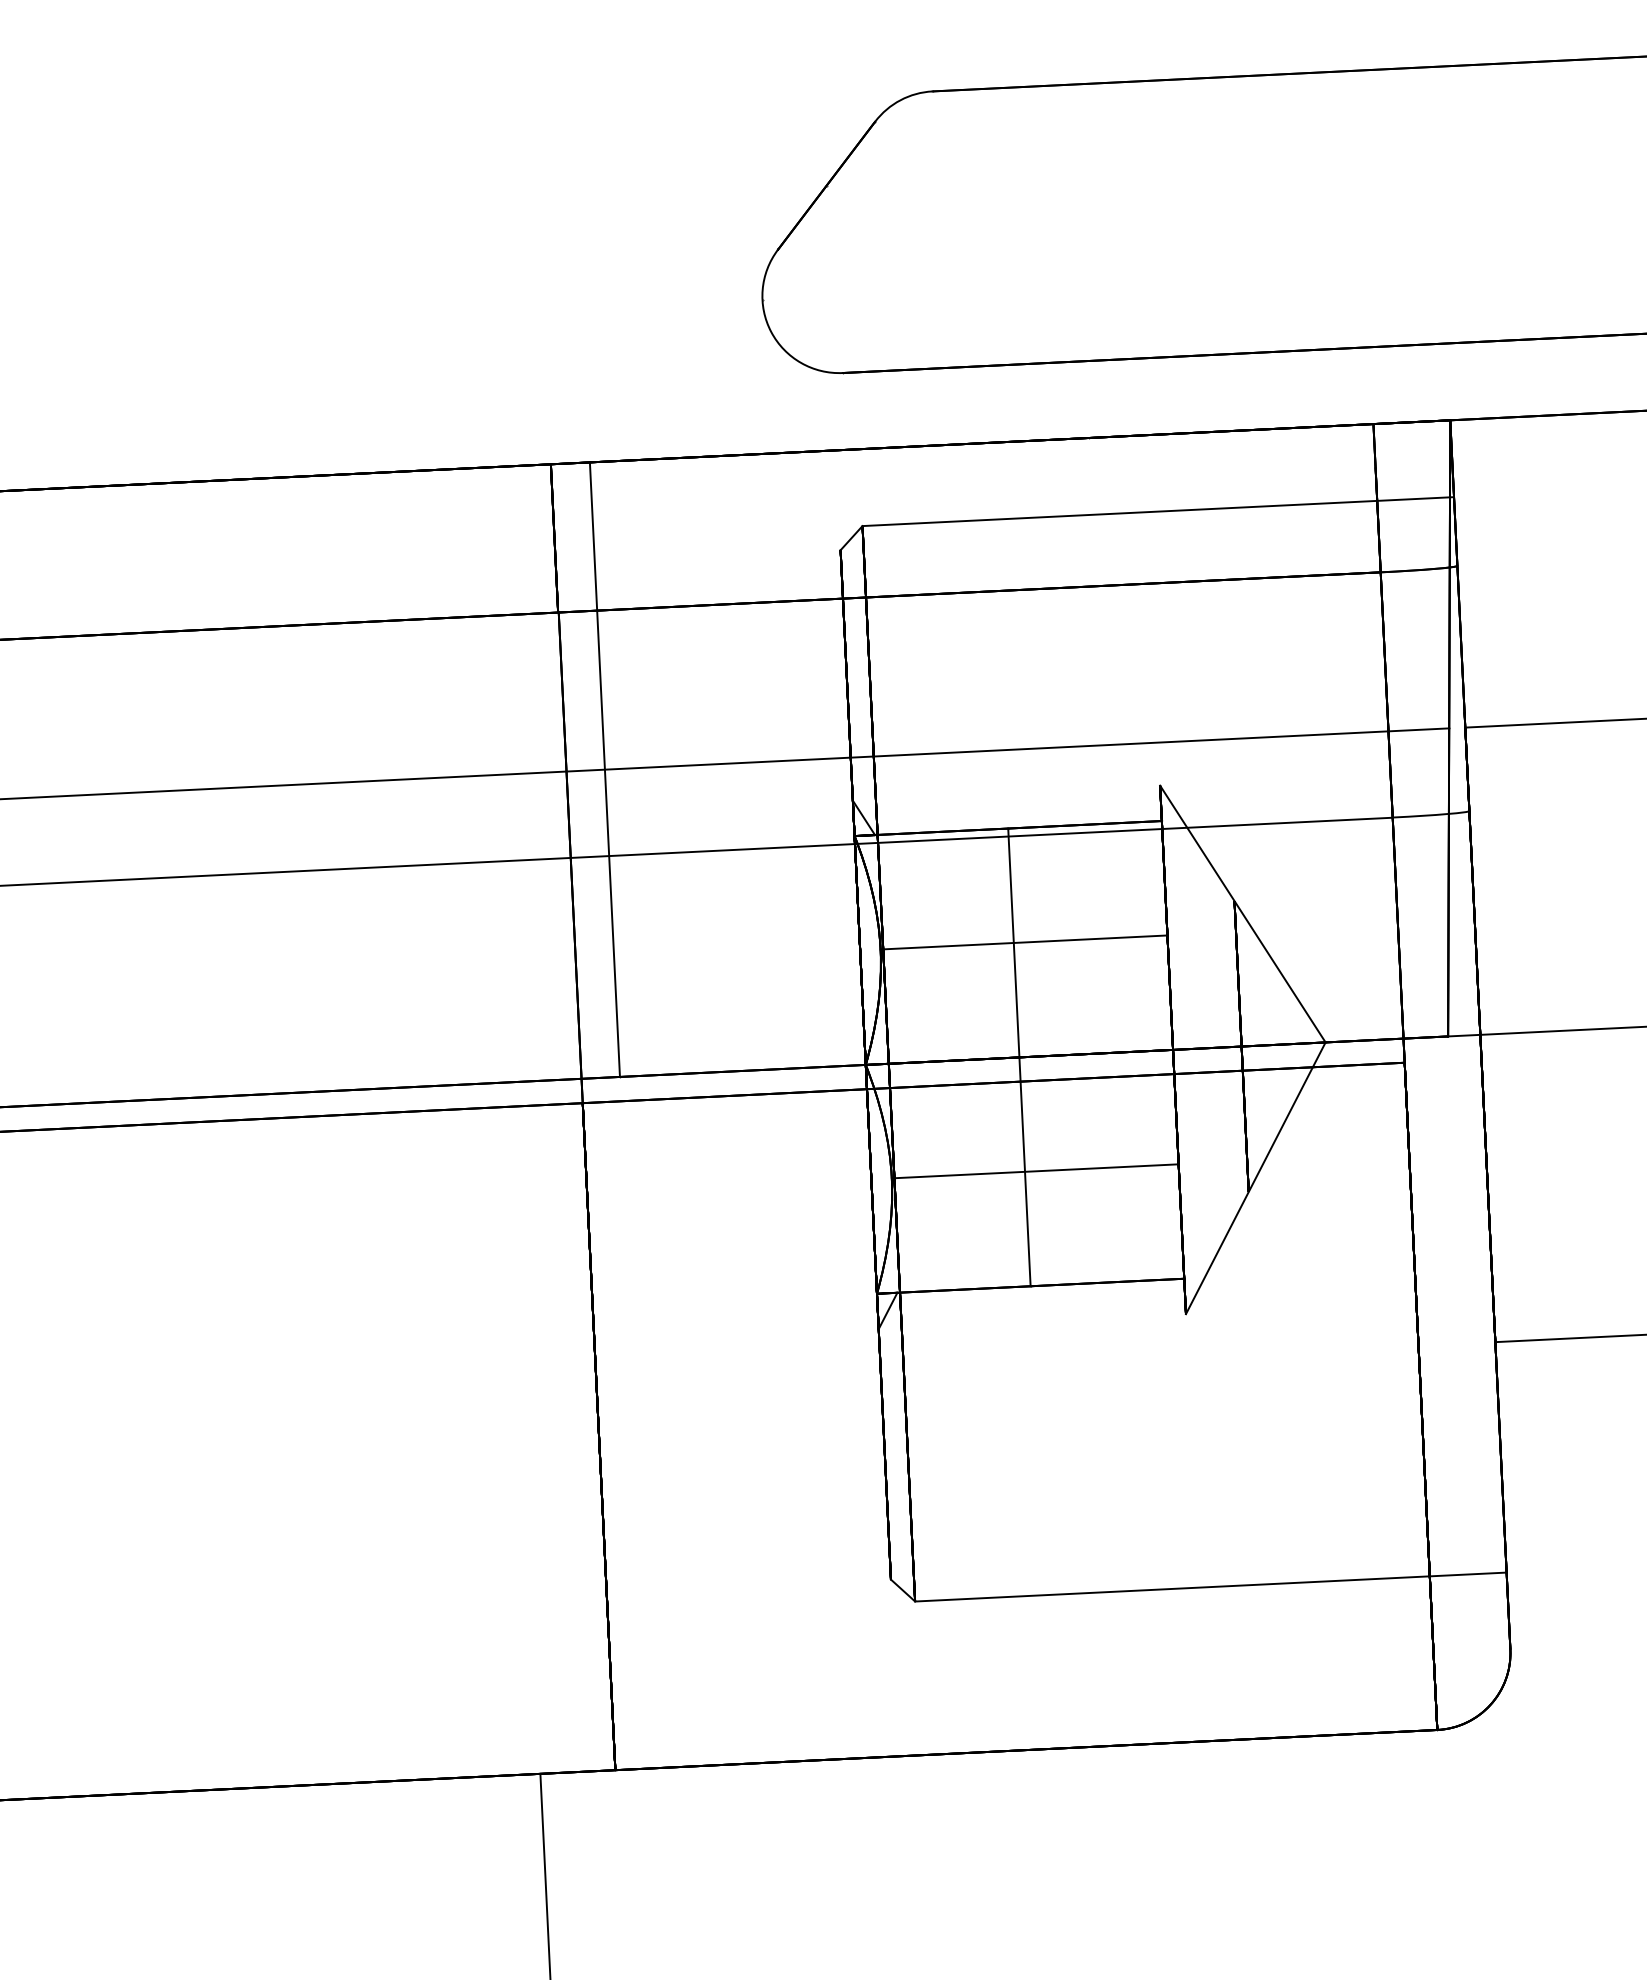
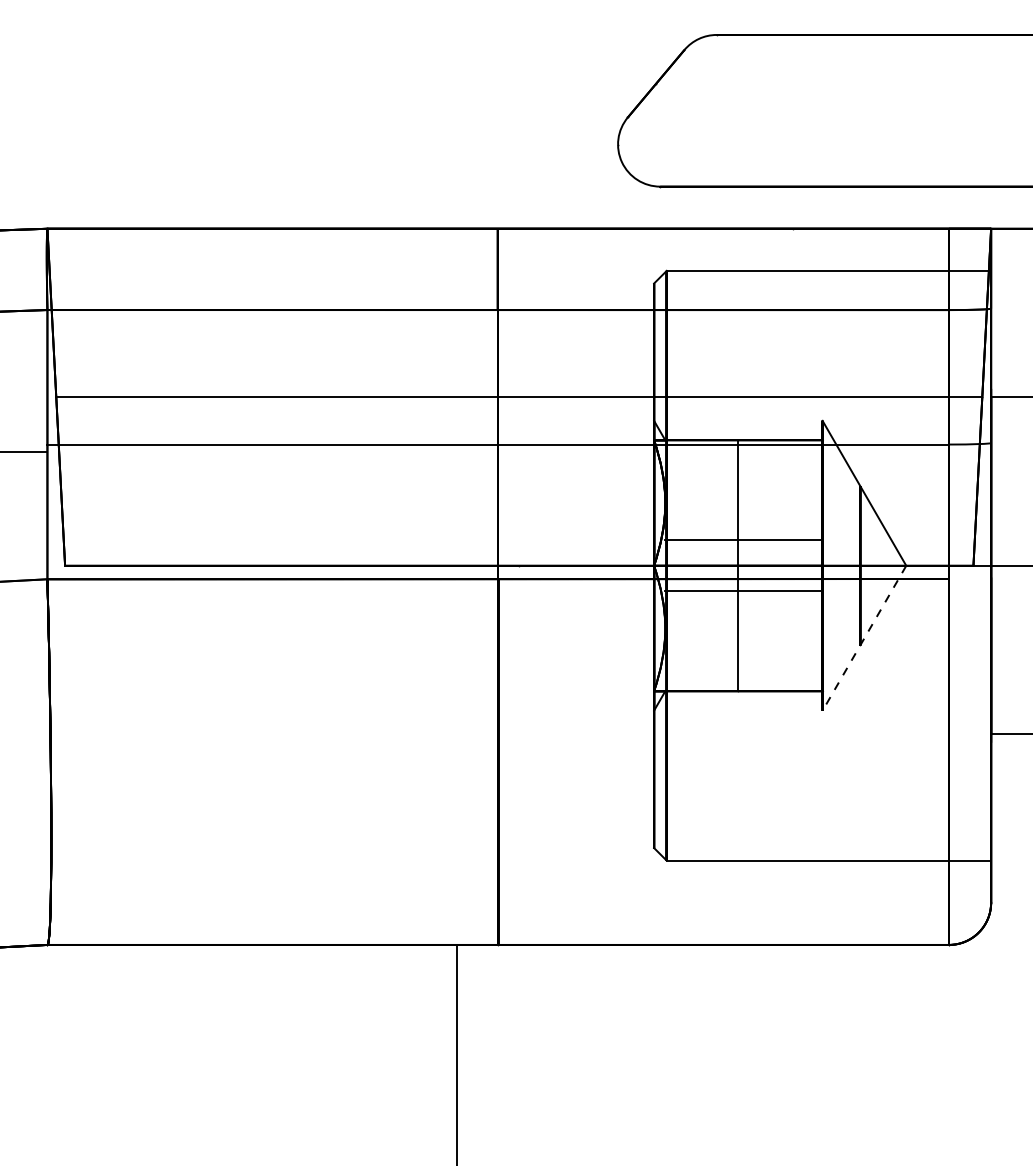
line: (605, 768) -> (519, 396), removed
line: (1023, 943) -> (743, 540), moved
line: (1034, 1171) -> (743, 590), moved
line: (1255, 1178) -> (864, 638), solid -> dashed

